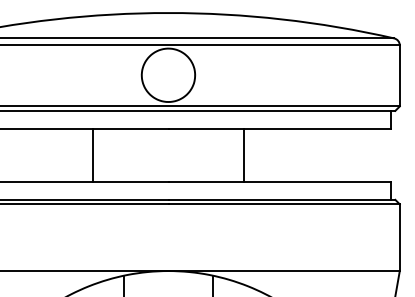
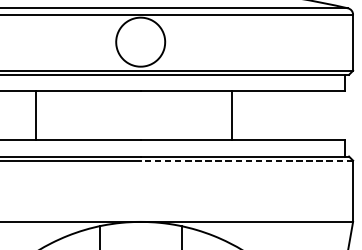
line: (92, 155) -> (36, 115), moved
line: (244, 155) -> (232, 115), moved
line: (284, 204) -> (247, 160), solid -> dashed

